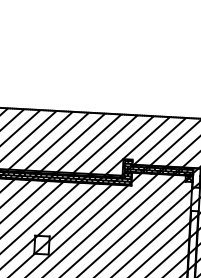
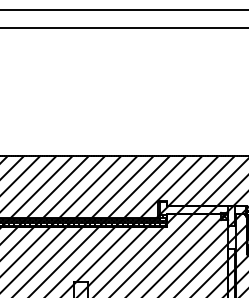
hatch: (158, 167) -> (193, 207), removed

